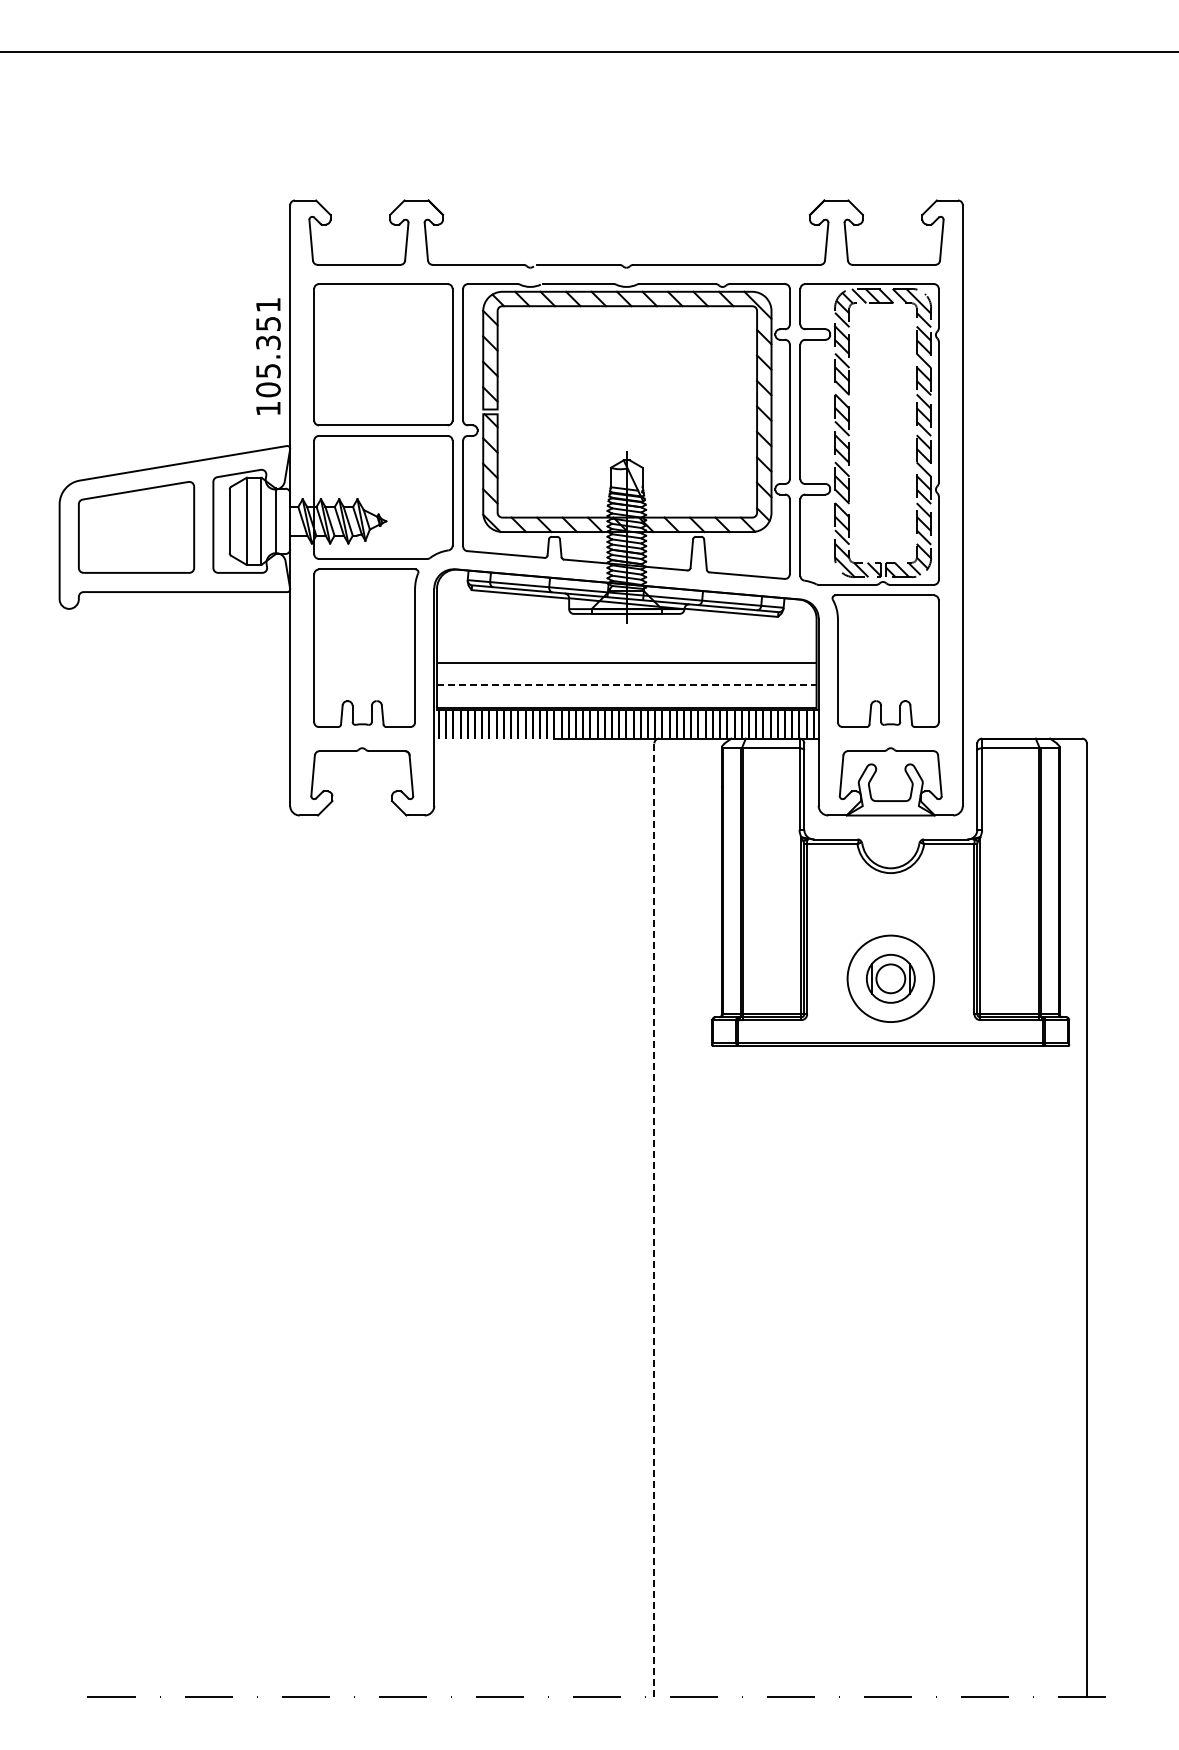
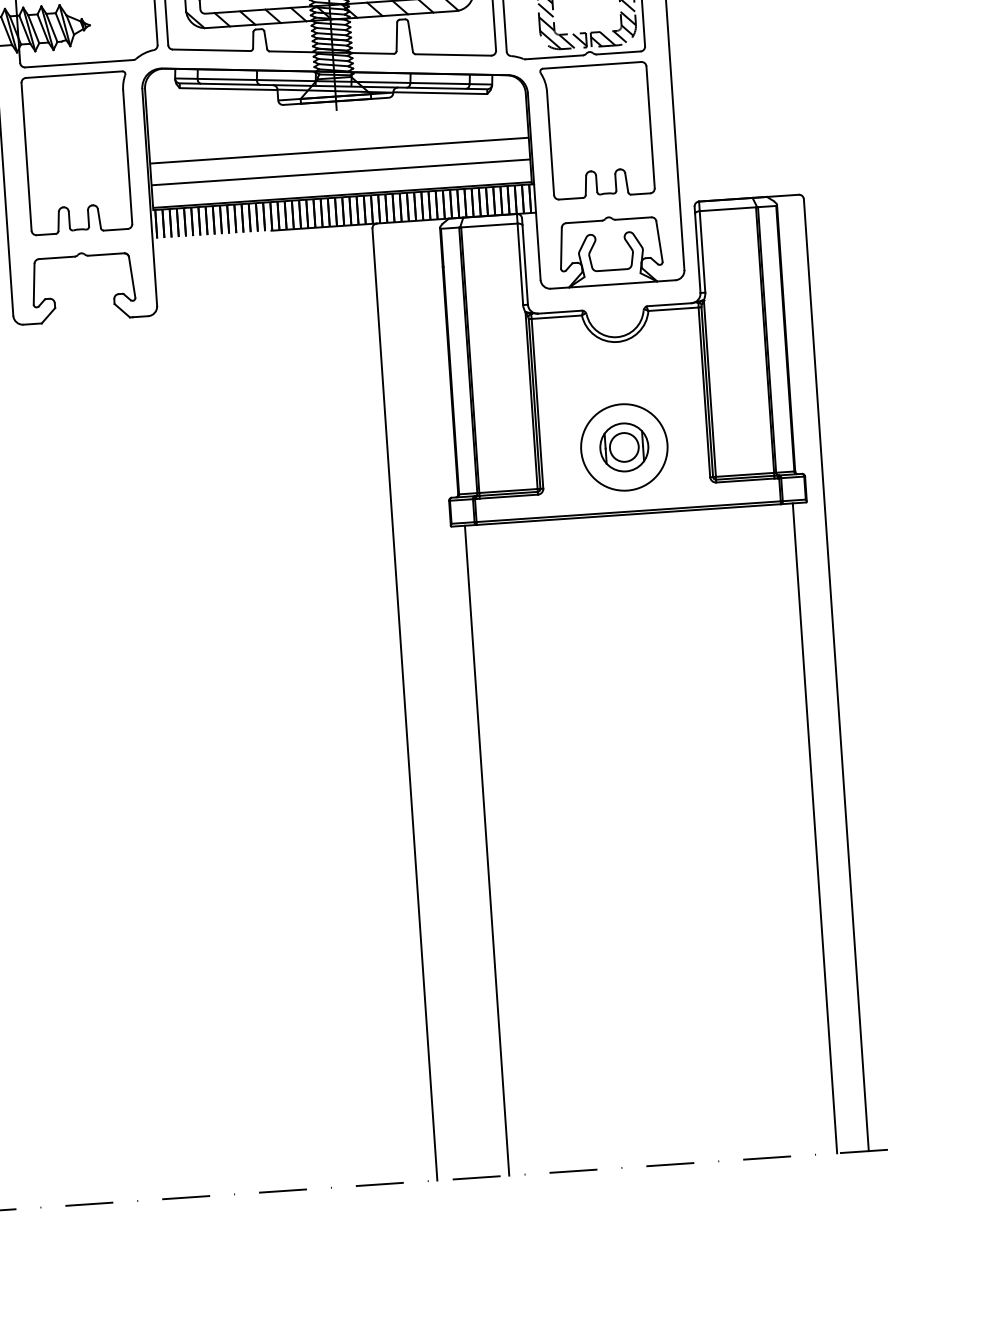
line: (626, 685) -> (340, 172), dashed -> solid
line: (654, 1219) -> (404, 703), dashed -> solid
line: (726, 1371) -> (487, 850), added
line: (1055, 1371) -> (815, 828), added

